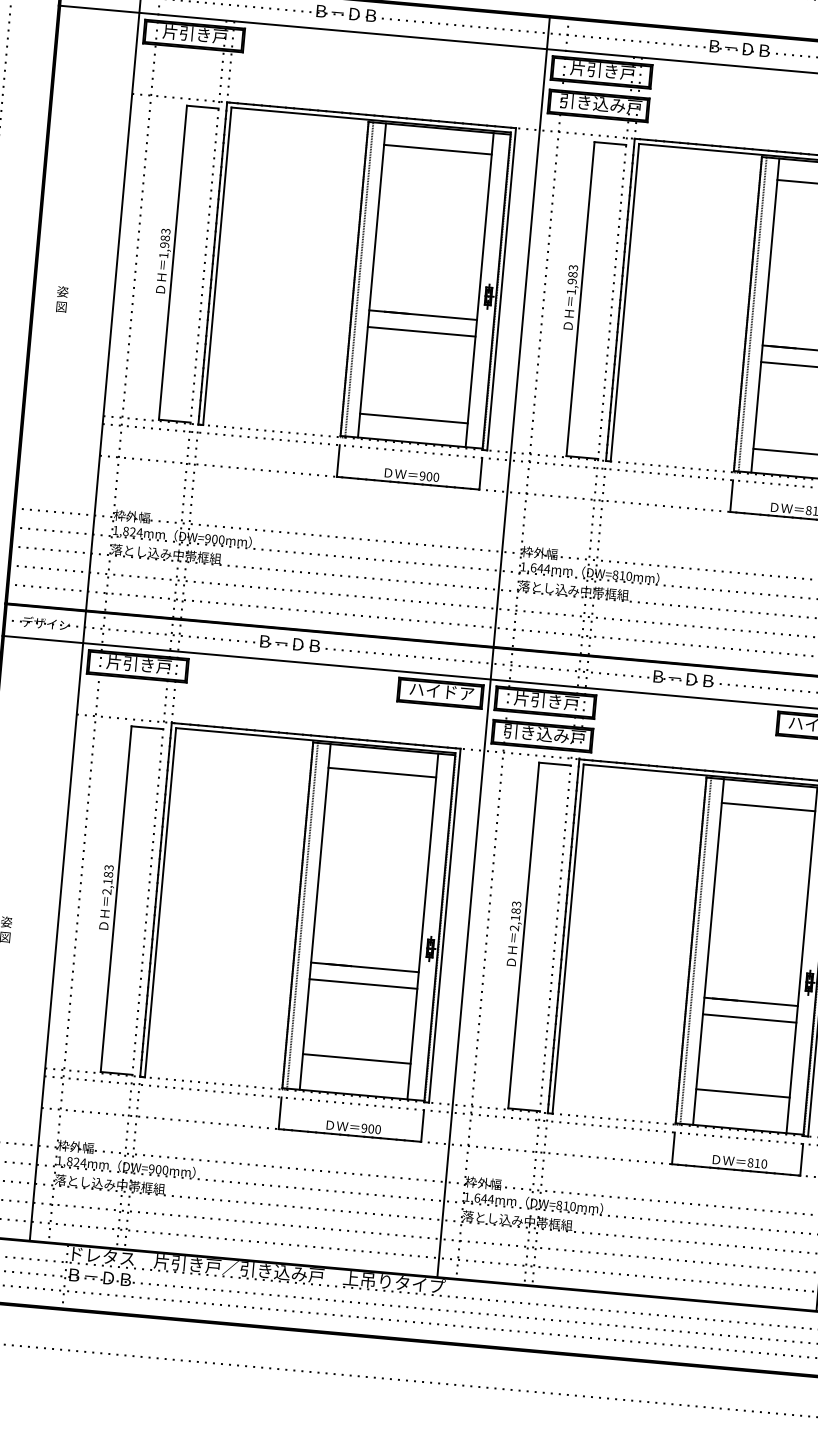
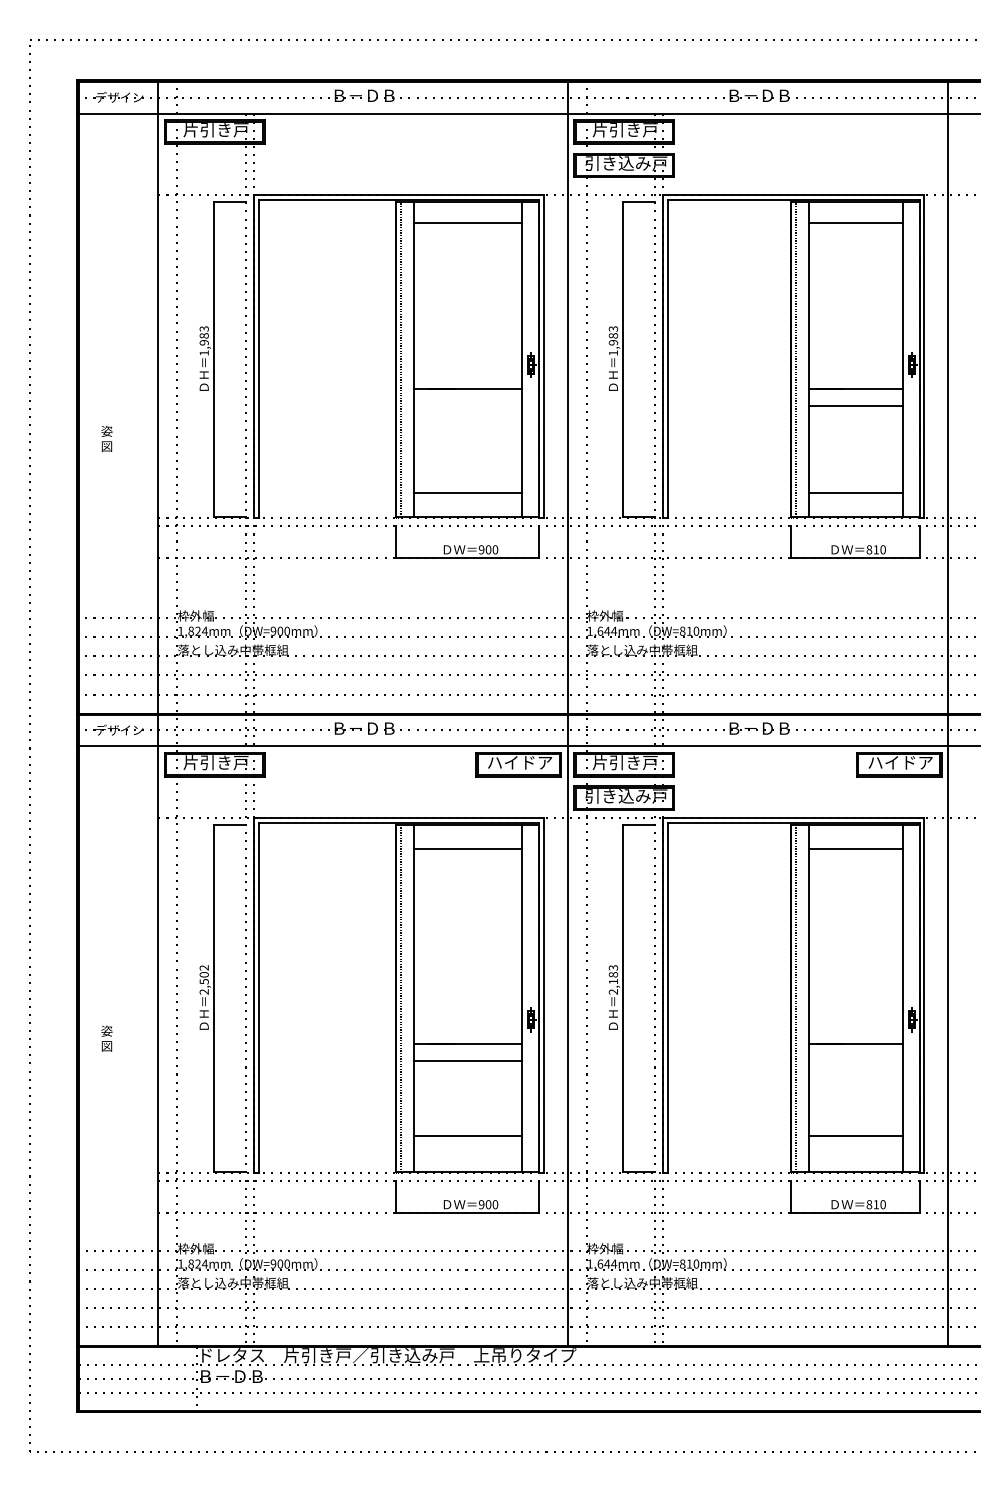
text: (61, 299) -> (106, 438), moved
line: (421, 332) -> (467, 406), removed
text: (107, 874) -> (203, 974), 2,183 -> 2,502
line: (749, 1017) -> (855, 1060), removed

